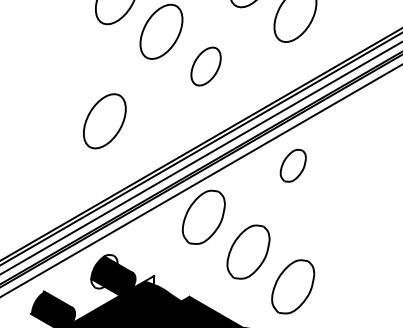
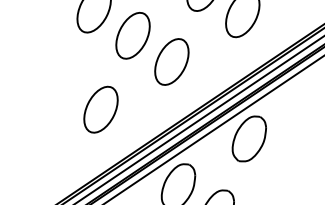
part: (205, 66) -> (171, 61), size x1.43
part: (104, 121) -> (100, 109), moved
part: (293, 165) -> (249, 138), size x1.67

